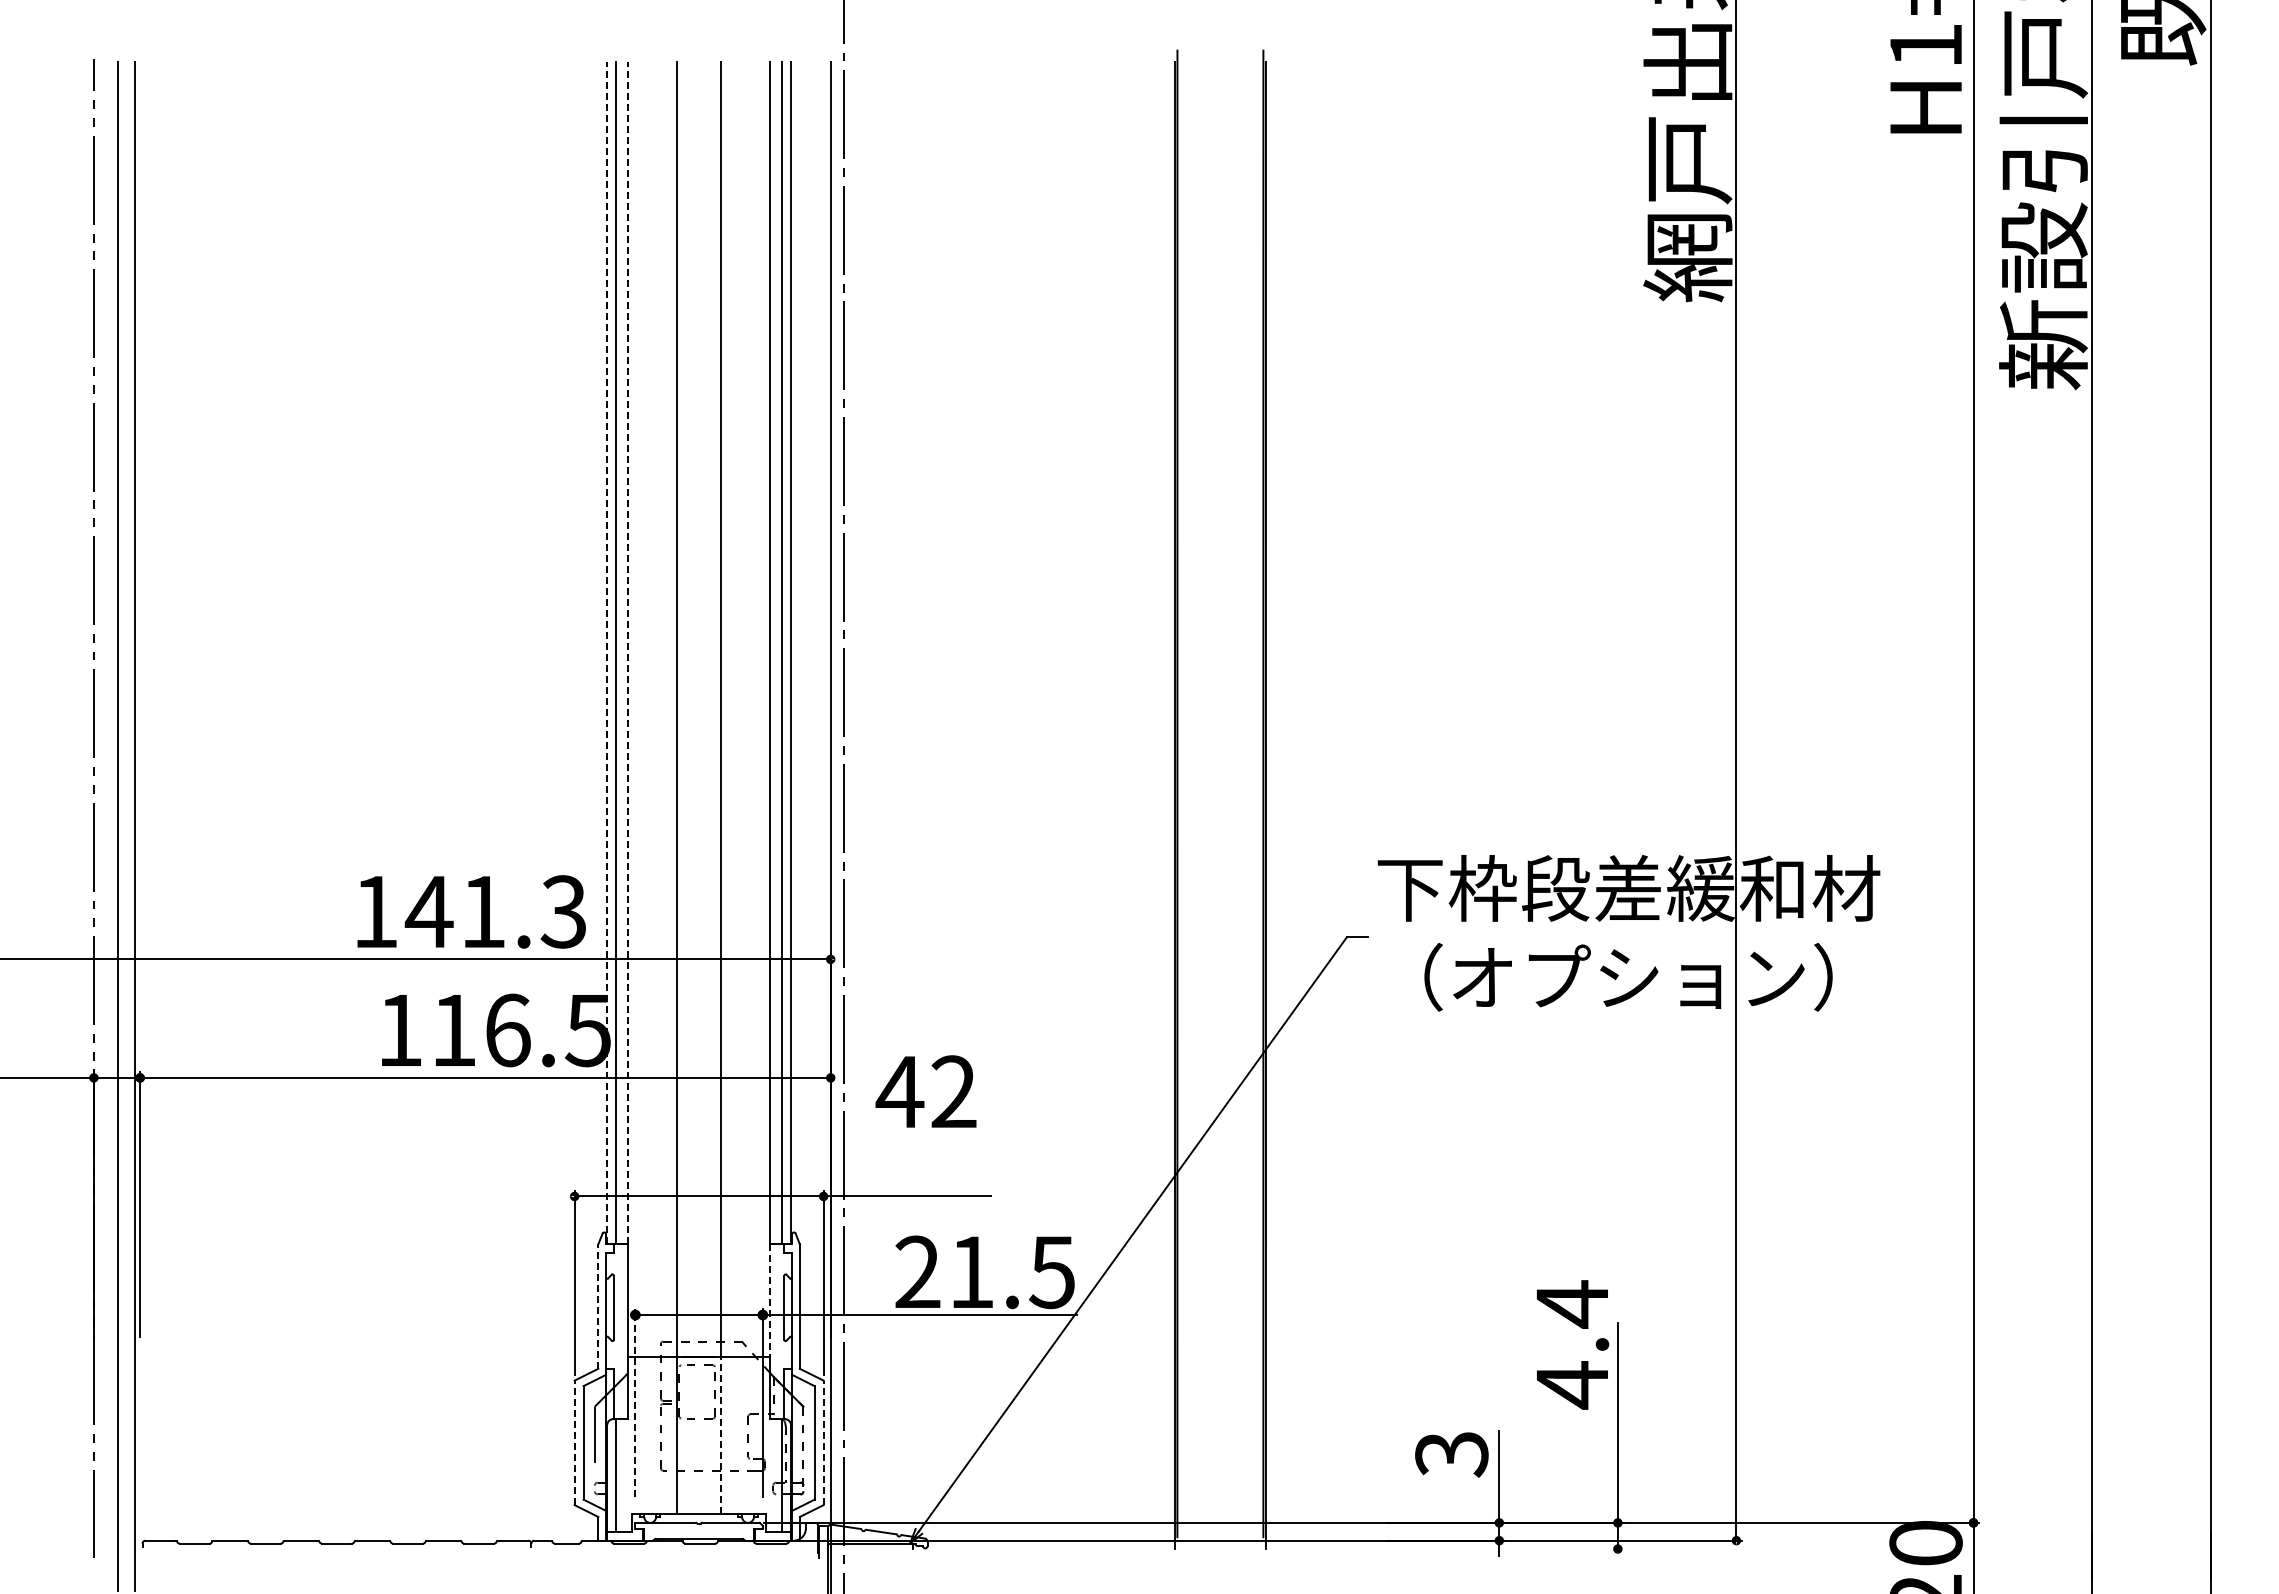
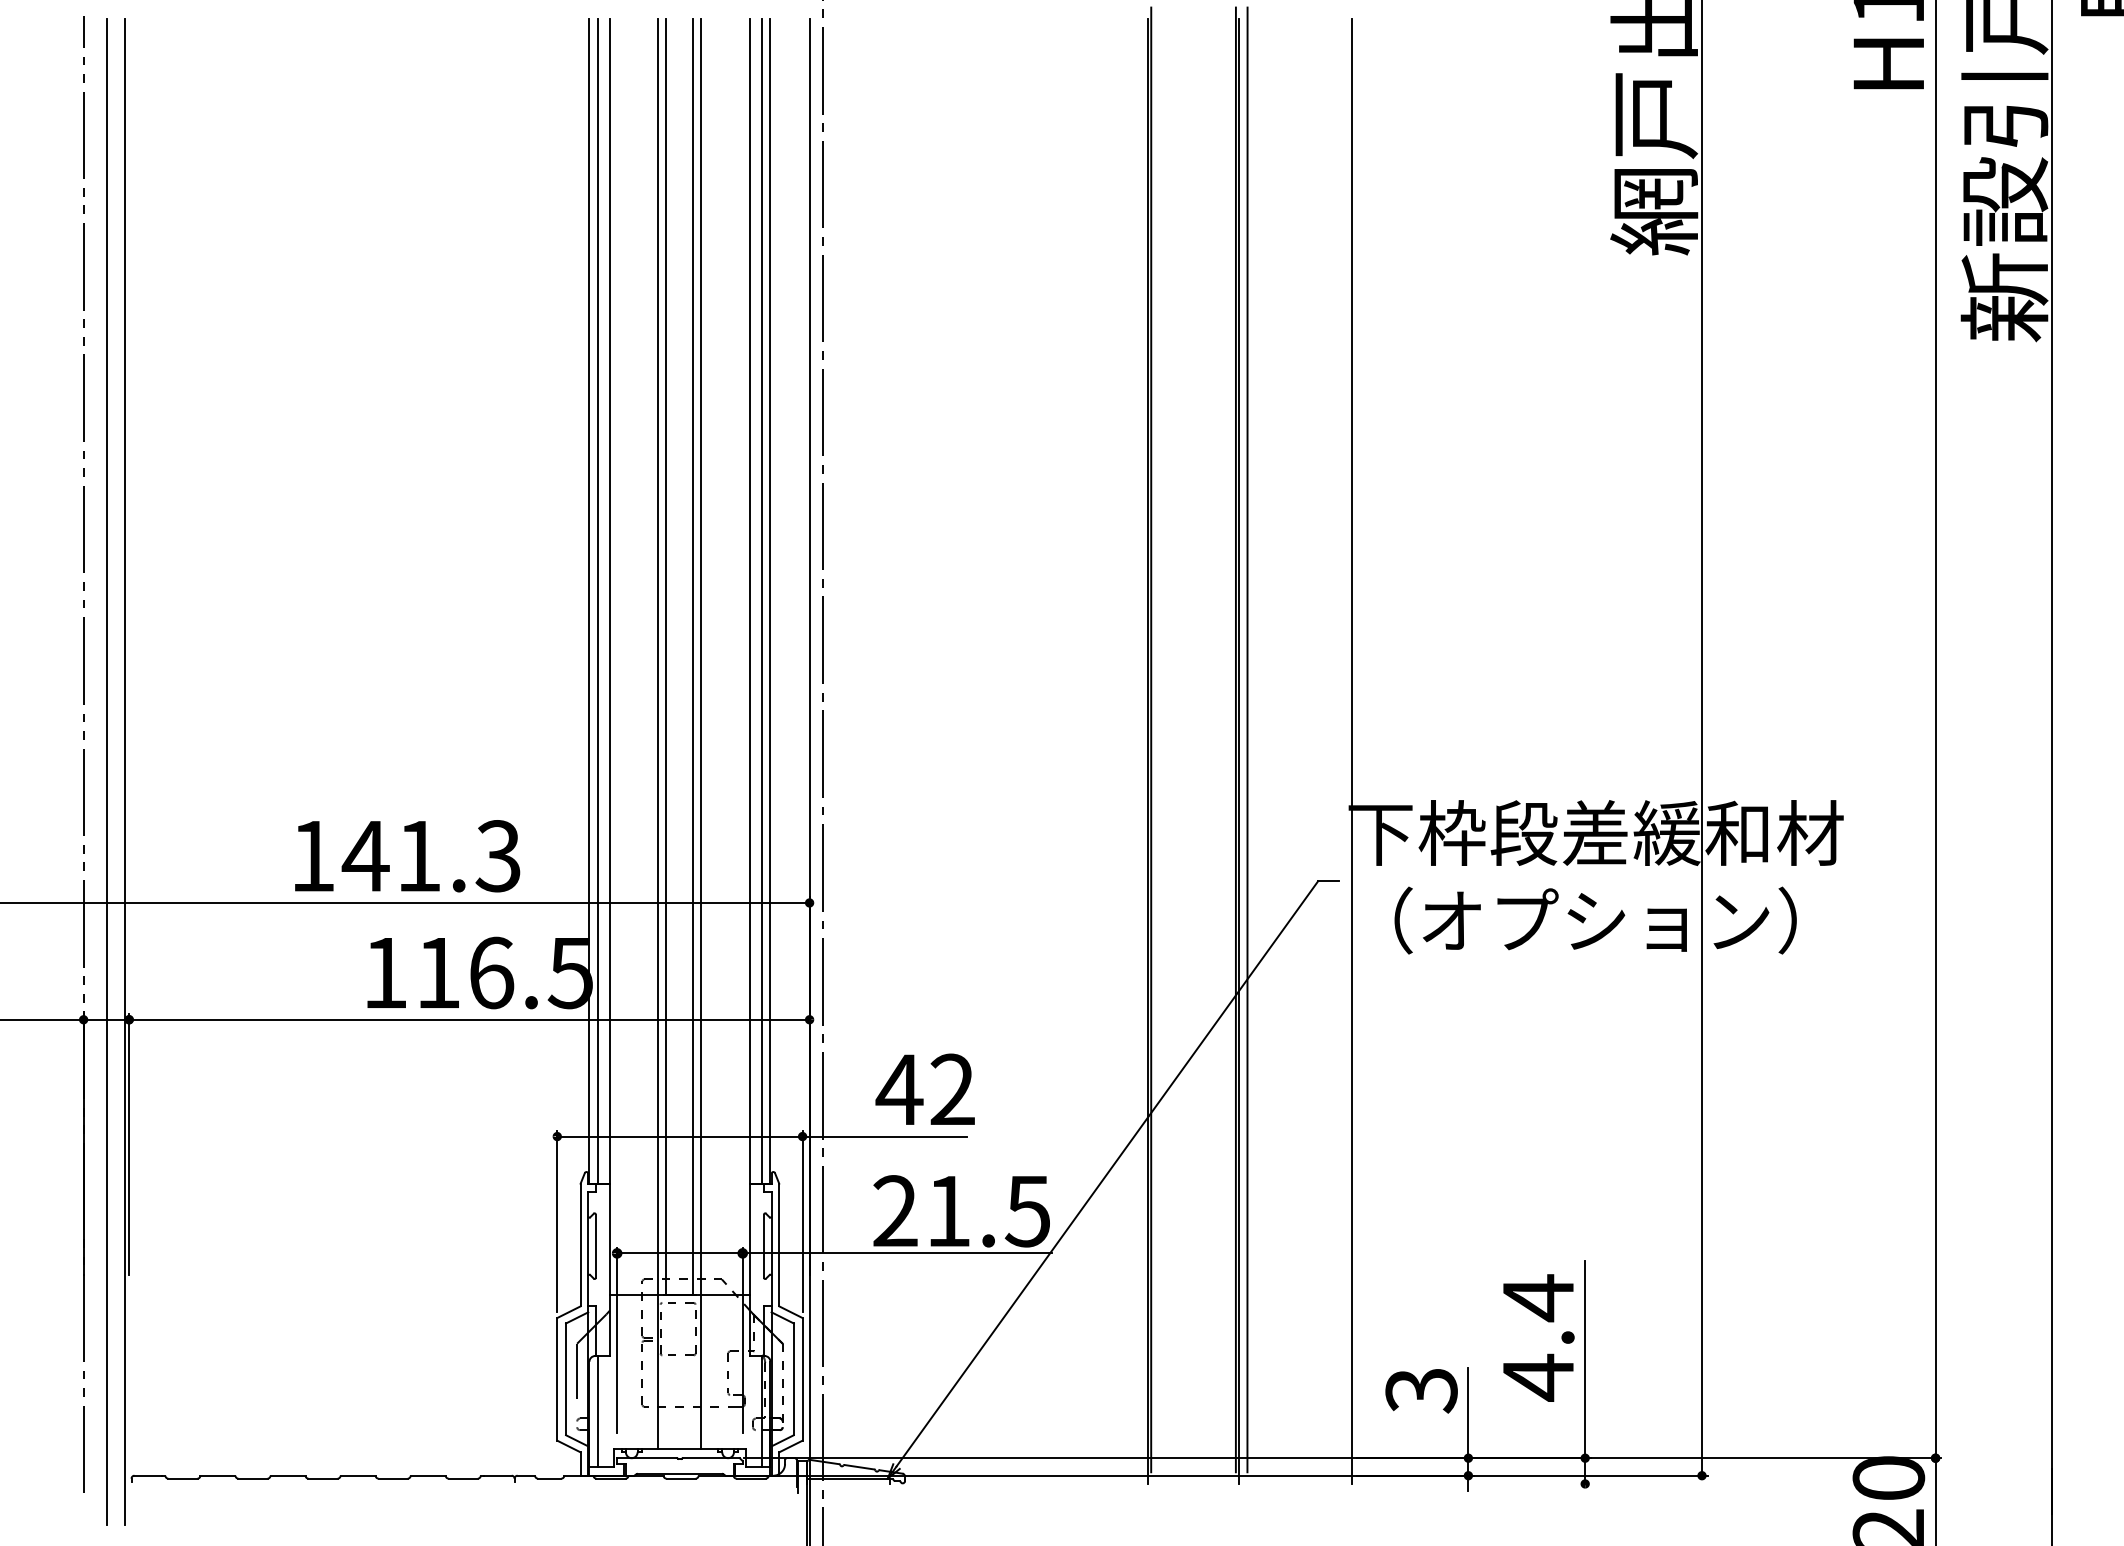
line: (607, 653) -> (589, 601), dashed -> solid
line: (627, 653) -> (609, 601), dashed -> solid
line: (685, 709) -> (666, 656), added
line: (712, 709) -> (693, 656), added
line: (1275, 793) -> (1247, 739), added
line: (1380, 805) -> (1351, 751), added
text: (471, 911) -> (407, 855), moved
text: (925, 1091) -> (924, 1089), moved
line: (770, 1301) -> (750, 1240), dashed -> solid
line: (598, 1306) -> (580, 1244), dashed -> solid
text: (1573, 1344) -> (1539, 1337), moved
line: (635, 1402) -> (617, 1339), dashed -> solid
line: (720, 1435) -> (701, 1372), dashed -> solid
line: (574, 1442) -> (557, 1378), dashed -> solid
line: (823, 1442) -> (802, 1378), dashed -> solid

